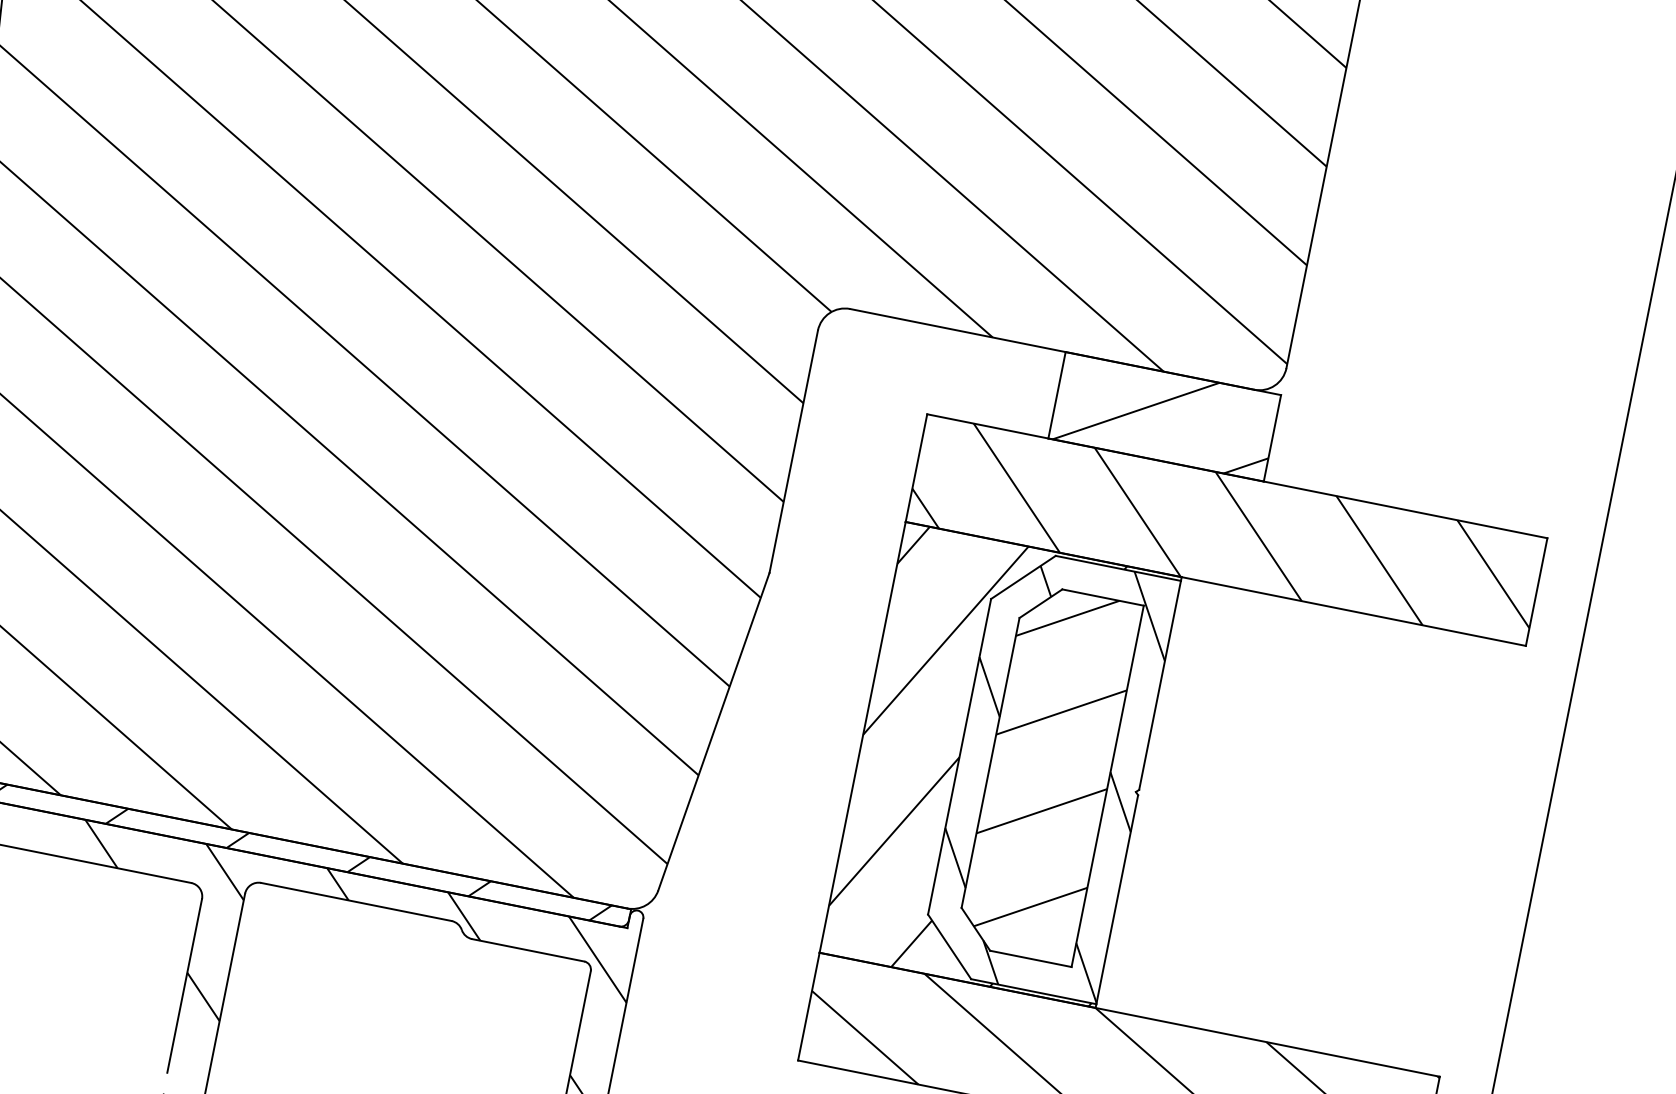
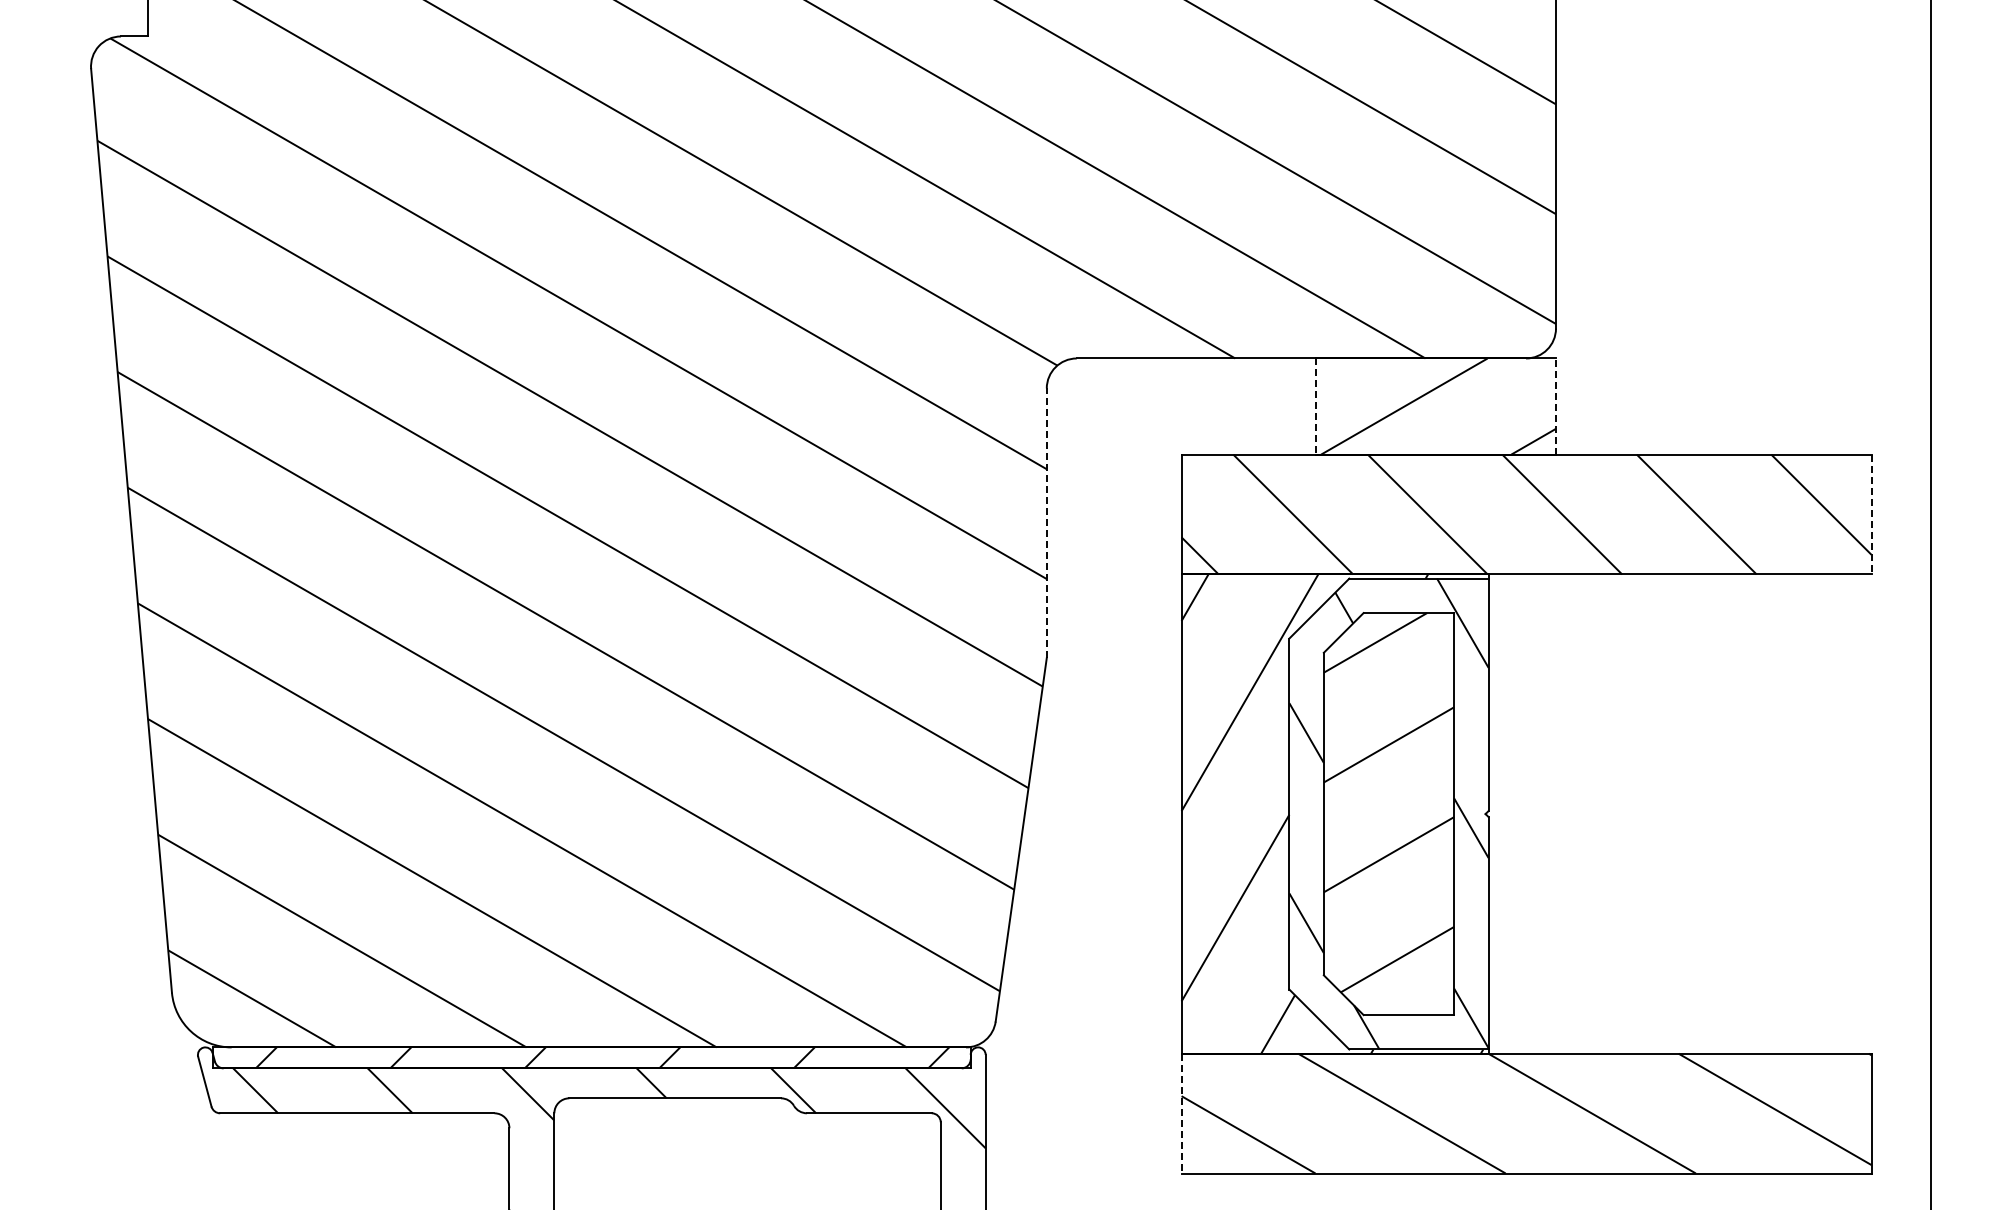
line: (1056, 396) -> (1316, 407), solid -> dashed
line: (1272, 438) -> (1555, 406), solid -> dashed
line: (793, 451) -> (1046, 523), solid -> dashed
line: (1536, 592) -> (1871, 514), solid -> dashed
line: (808, 1006) -> (1181, 1113), solid -> dashed

